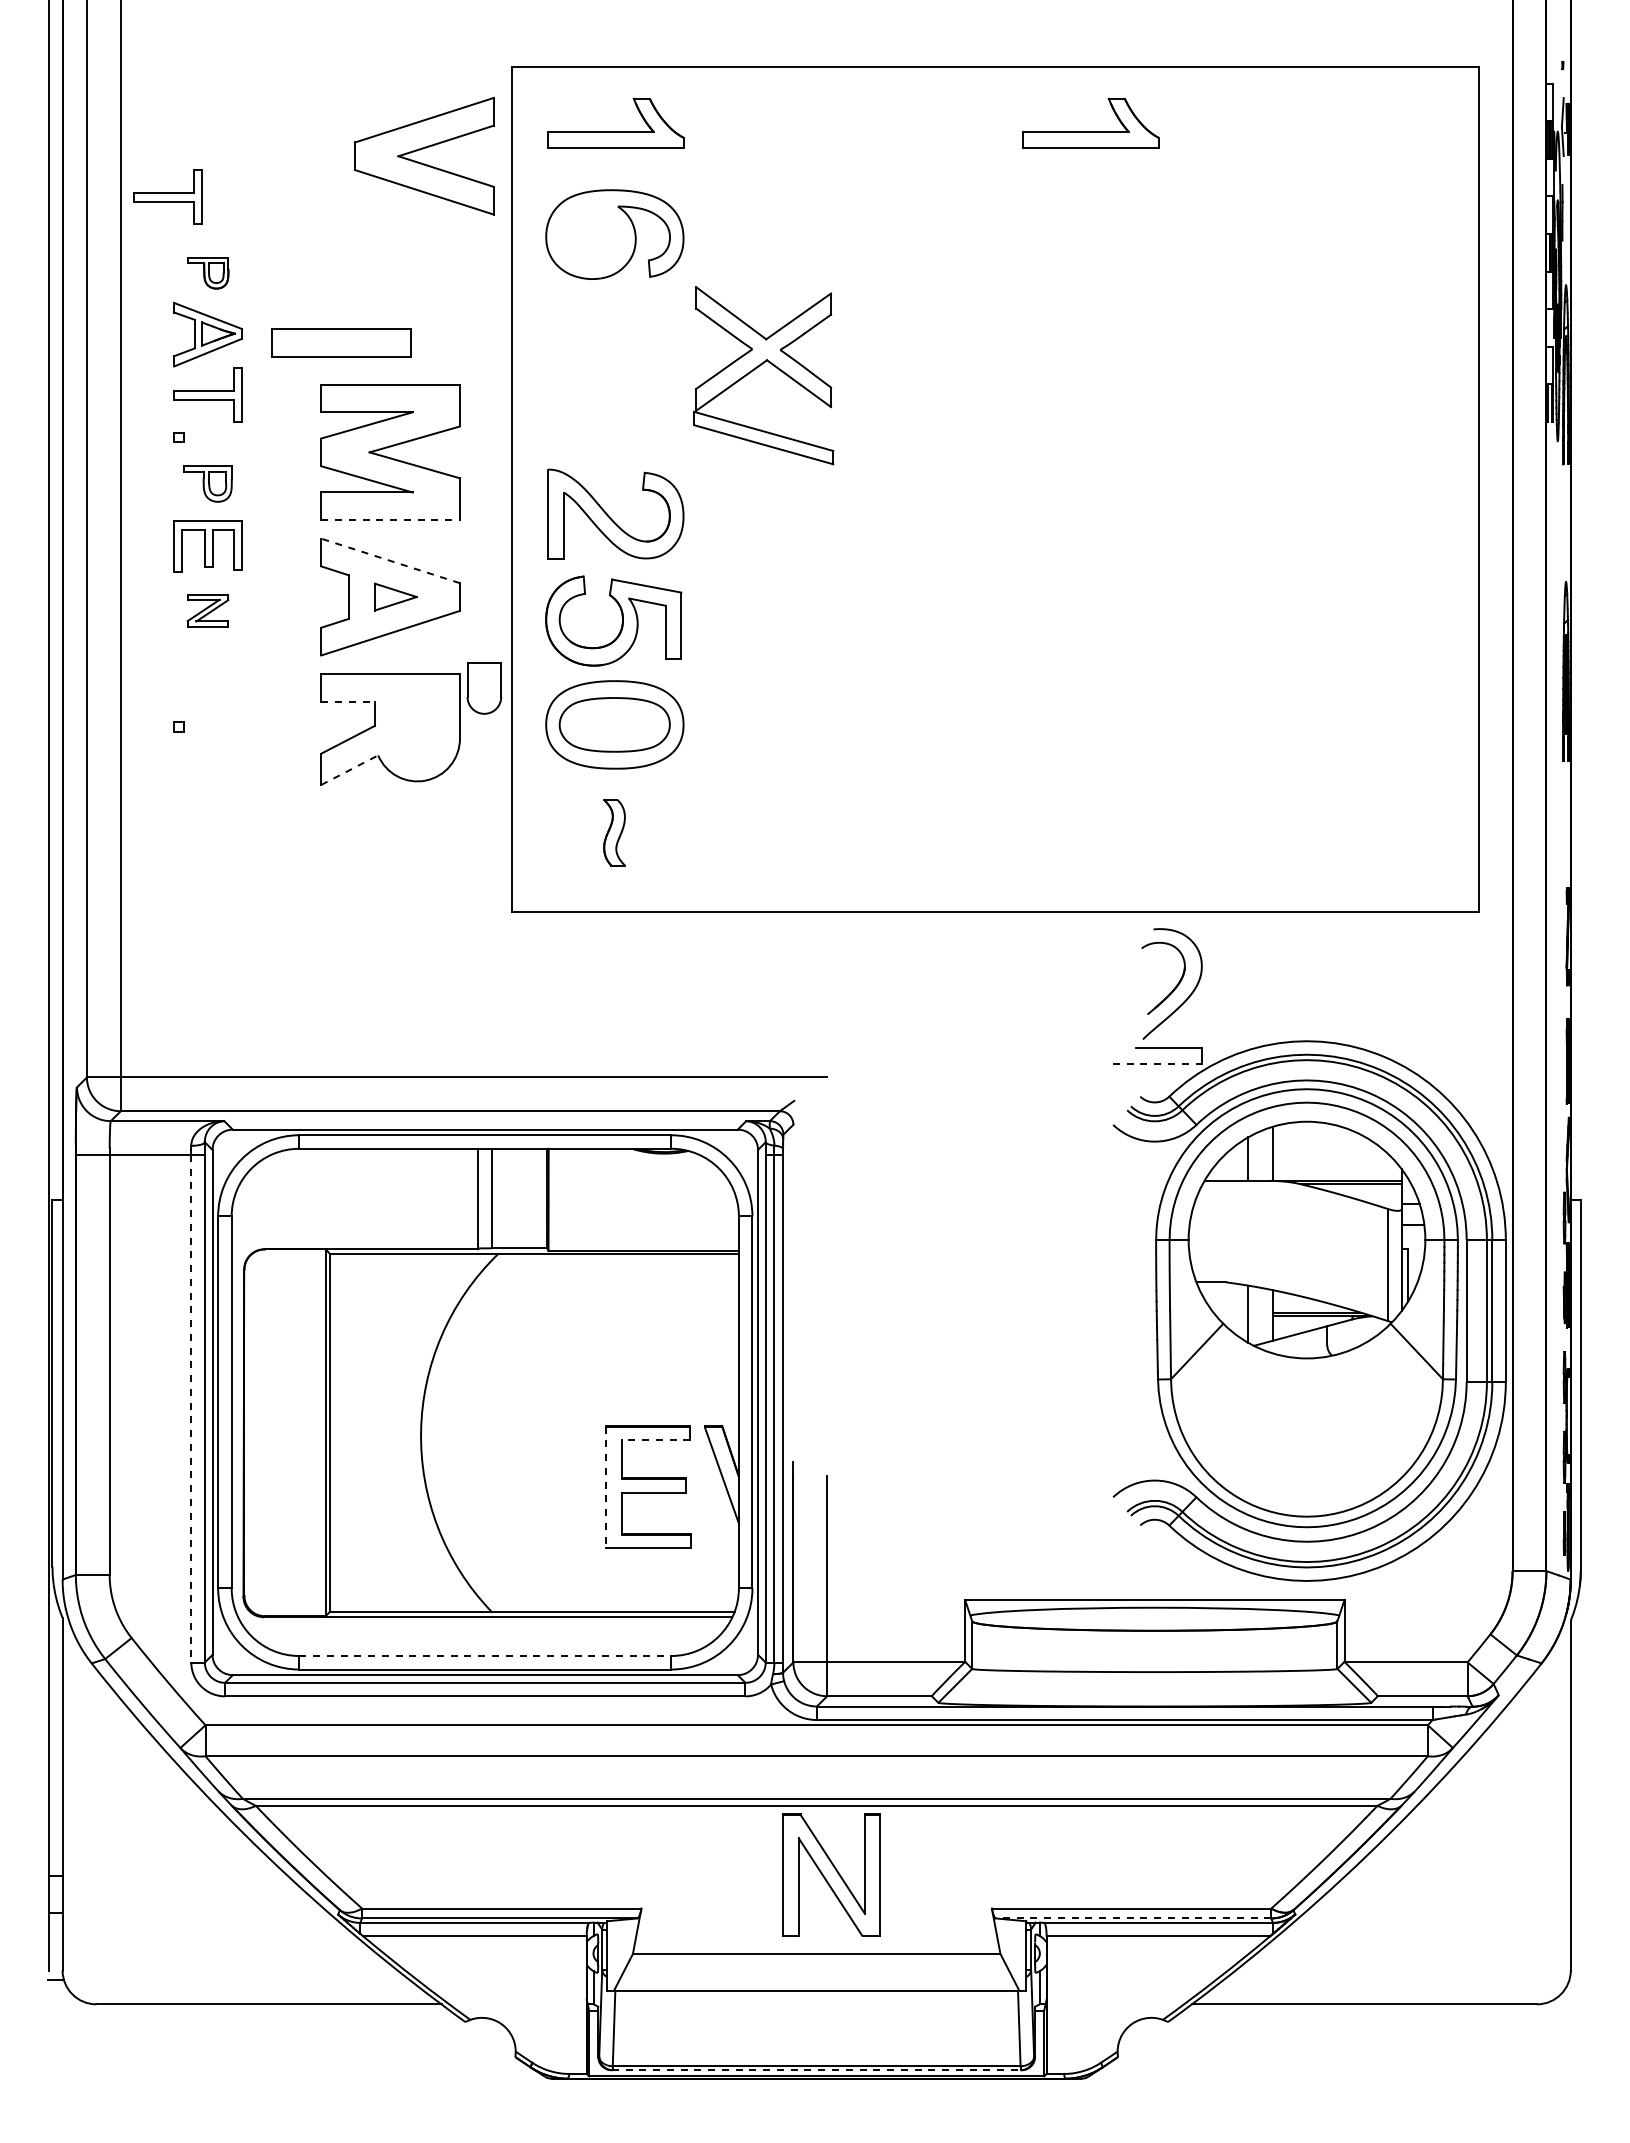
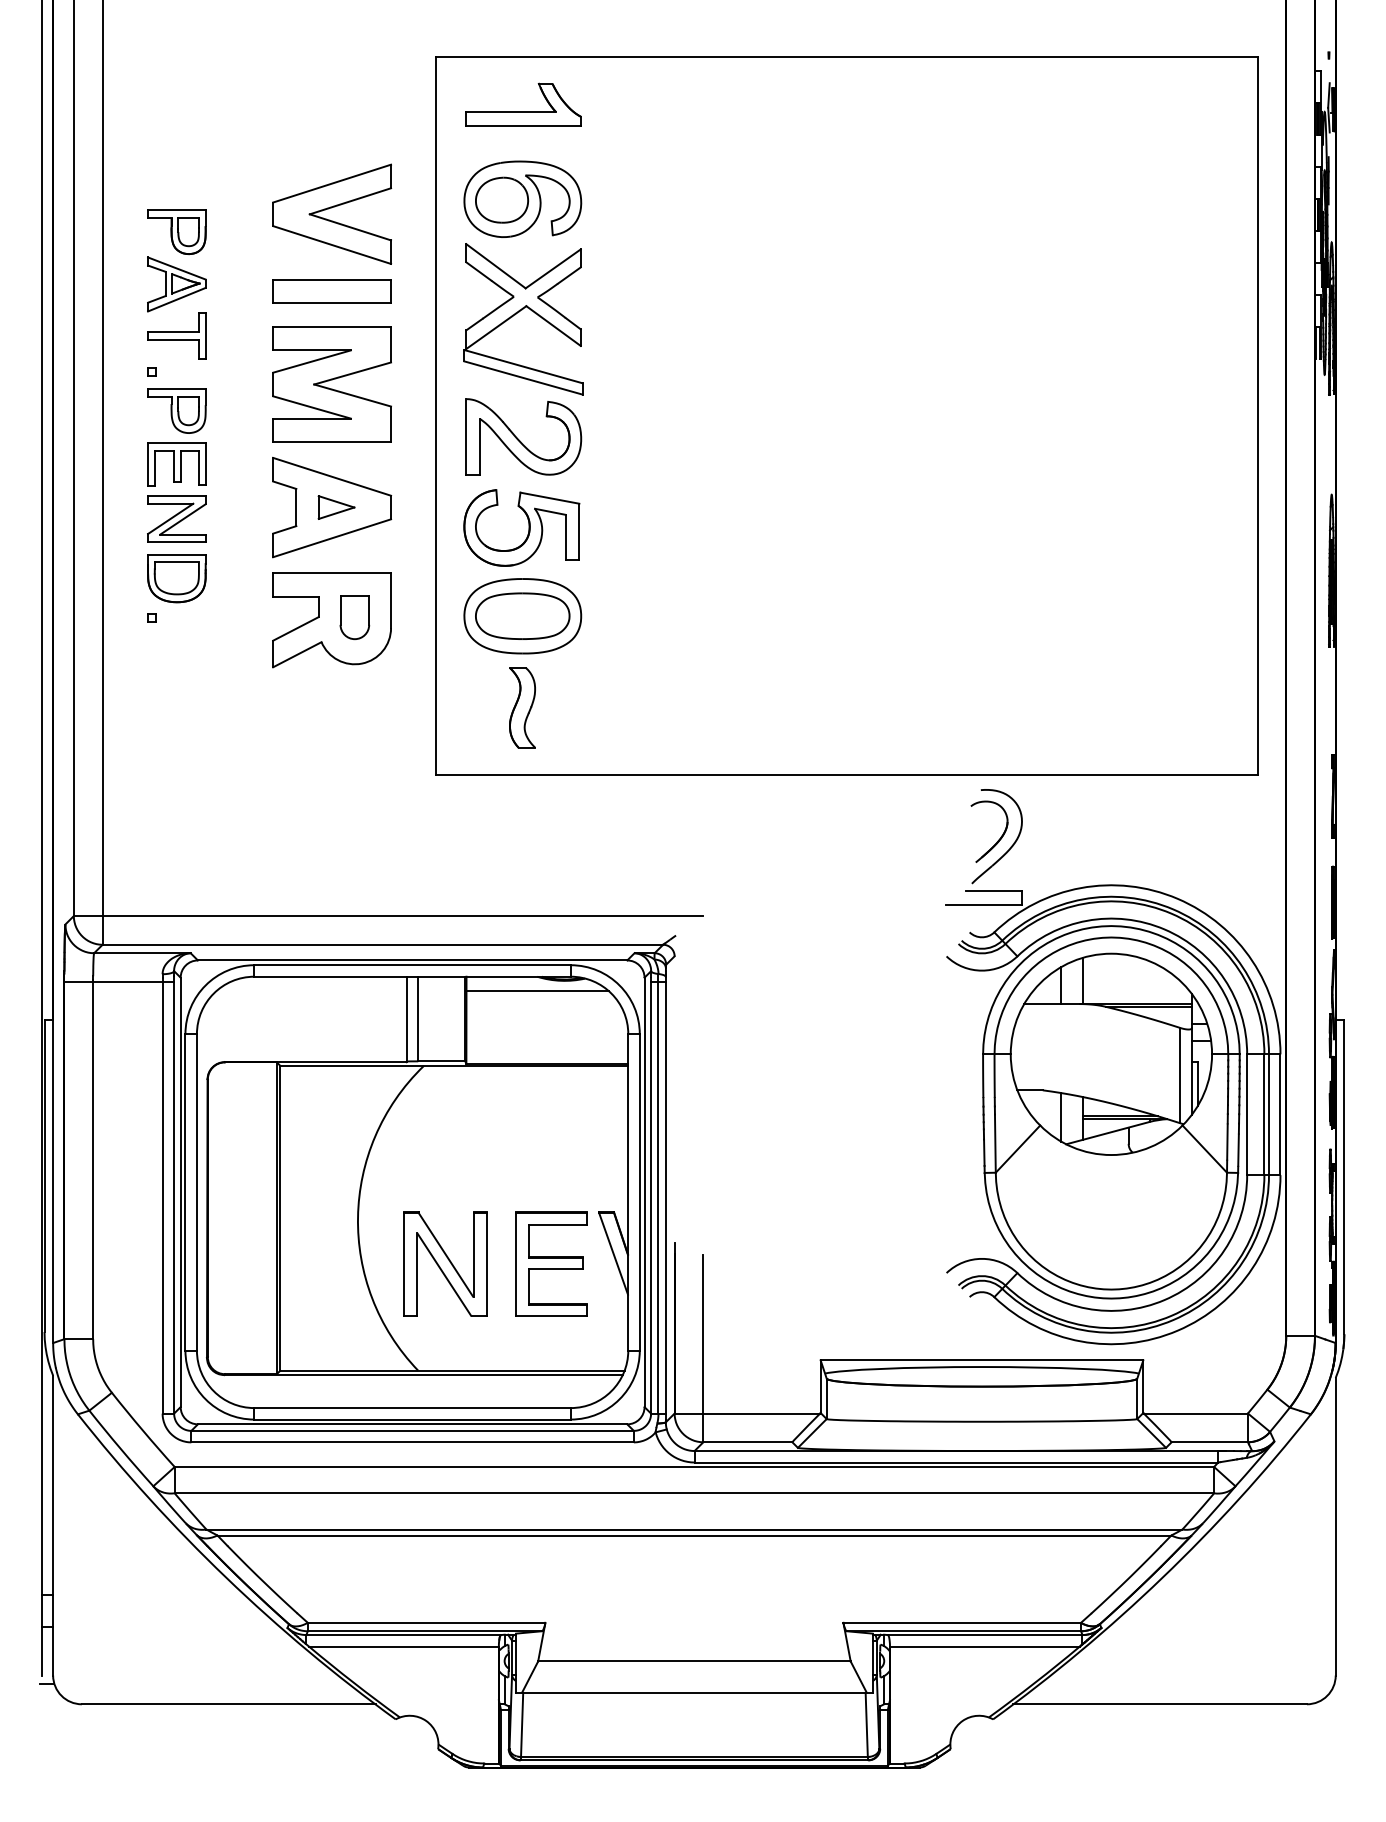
part: (1090, 131) -> (927, 111), removed
part: (423, 149) -> (331, 208), moved
part: (167, 196) -> (142, 166), removed
part: (589, 235) -> (501, 200), added
part: (207, 272) -> (176, 231), size x1.67
part: (341, 342) -> (332, 291), moved
part: (757, 368) -> (518, 313), moved
part: (207, 483) -> (176, 410), size x1.43
line: (391, 520) -> (332, 442), dashed -> solid
line: (390, 560) -> (332, 476), dashed -> solid
part: (207, 610) -> (176, 518), size x1.67
part: (207, 680) -> (176, 578), added
part: (484, 688) -> (354, 617), moved
line: (348, 701) -> (296, 596), dashed -> solid
line: (350, 769) -> (297, 654), dashed -> solid
part: (614, 832) -> (522, 707), size x1.43
line: (1157, 1064) -> (984, 905), dashed -> solid
line: (631, 1165) -> (536, 990), added
line: (191, 1408) -> (162, 1197), dashed -> solid
line: (656, 1440) -> (558, 1224), dashed -> solid
line: (606, 1487) -> (515, 1264), dashed -> solid
line: (485, 1656) -> (412, 1408), dashed -> solid
part: (831, 1874) -> (445, 1263), moved
line: (1133, 1918) -> (963, 1631), dashed -> solid
line: (816, 2070) -> (694, 1760), dashed -> solid

